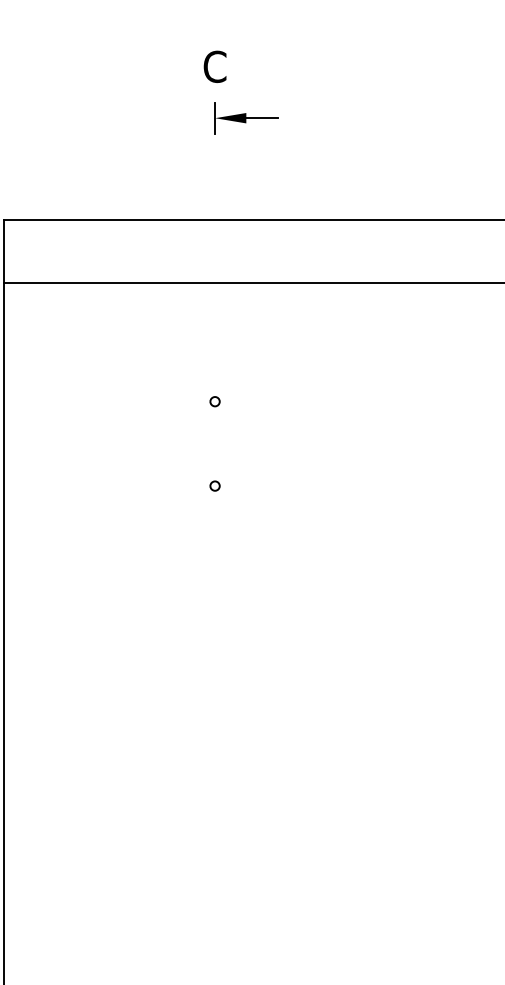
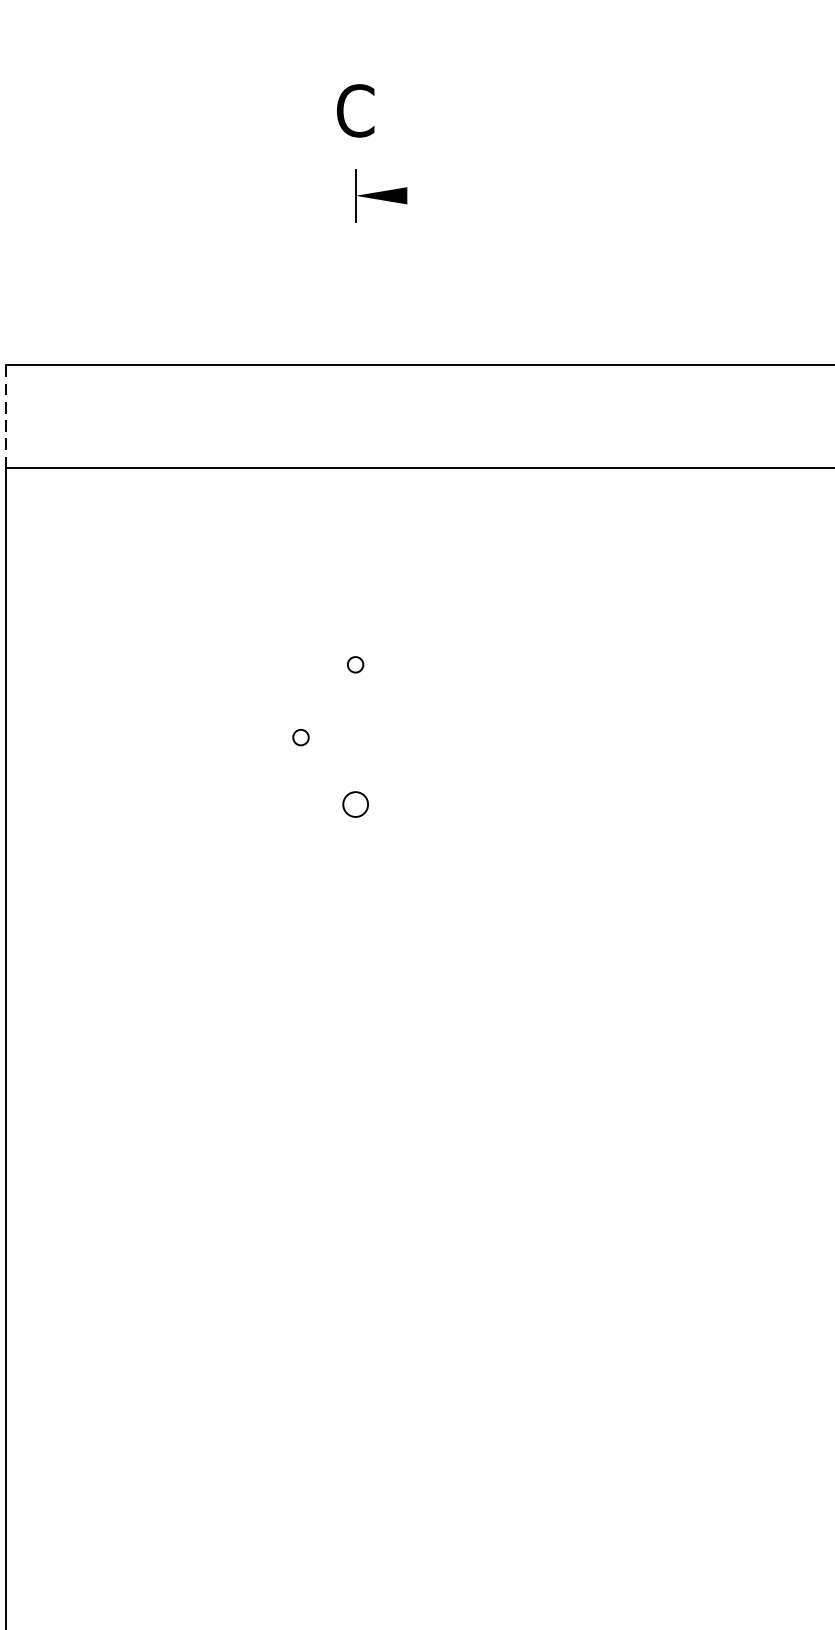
line: (261, 118) -> (432, 196), removed
line: (4, 251) -> (7, 416), solid -> dashed
circle: (181, 445) -> (300, 737), added
circle: (214, 485) -> (354, 803), size x1.6

